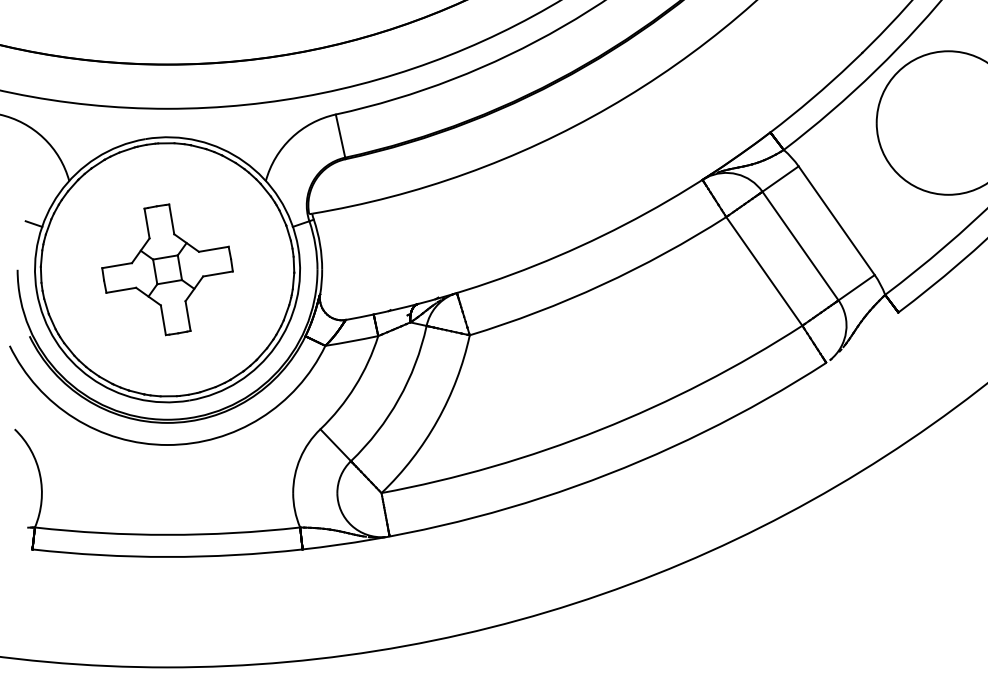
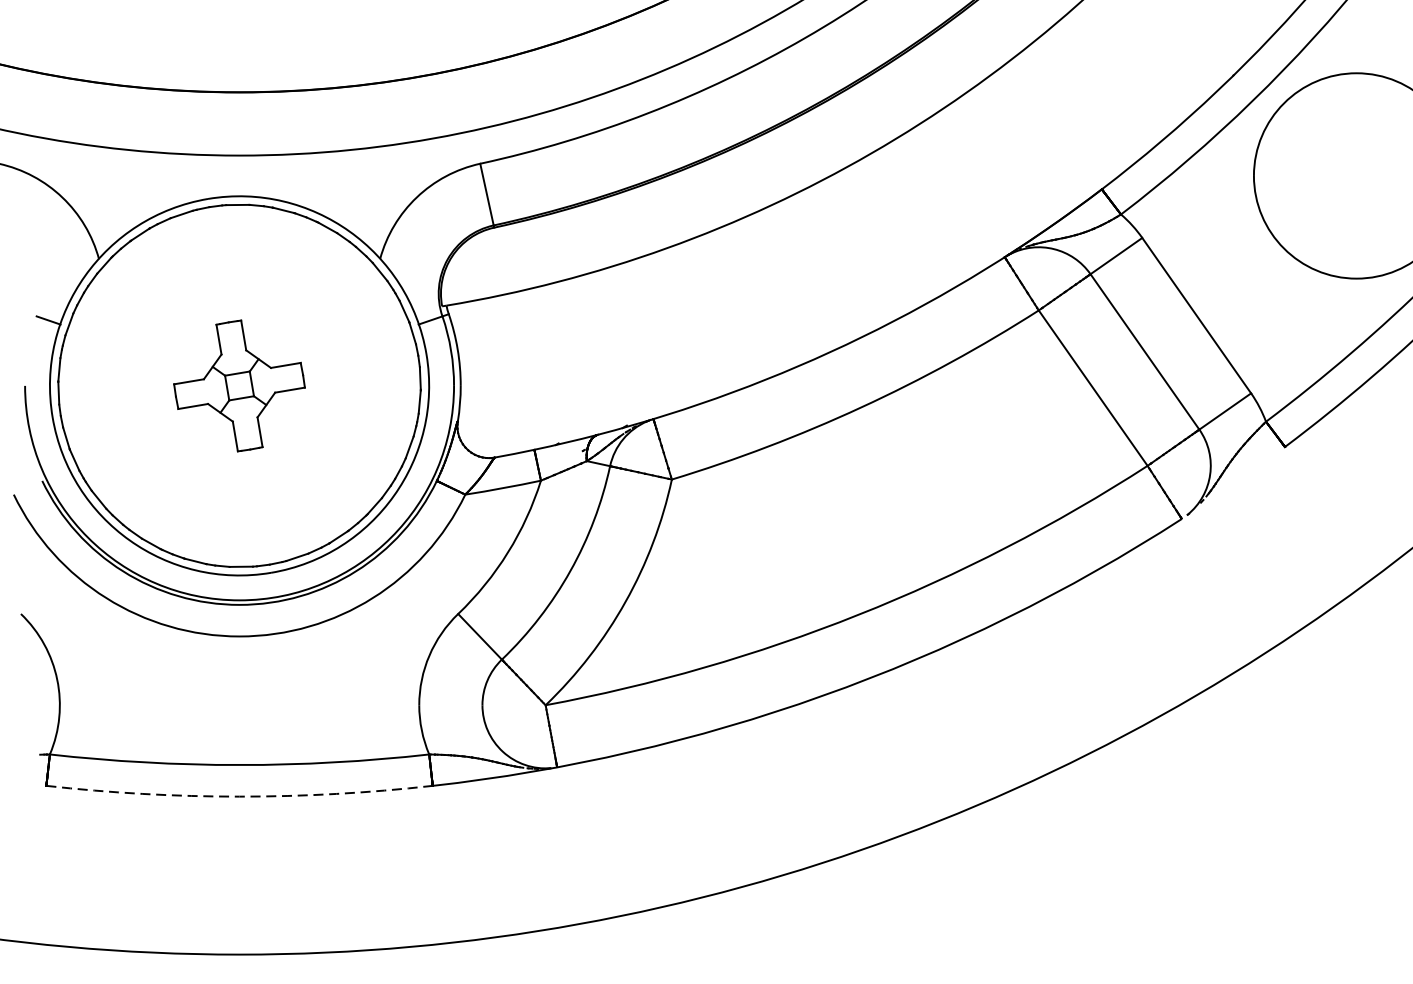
part: (167, 269) -> (239, 385), size x0.7
arc: (167, 556) -> (239, 795), solid -> dashed

